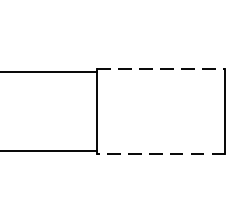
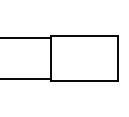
line: (161, 69) -> (84, 36), dashed -> solid
line: (161, 153) -> (84, 80), dashed -> solid

